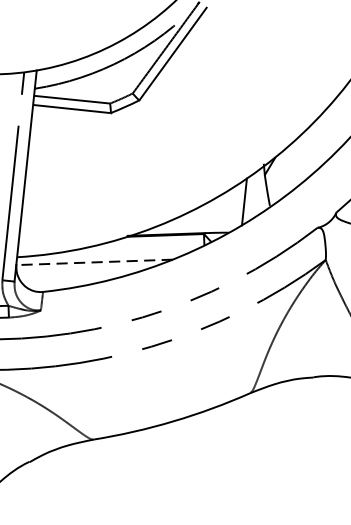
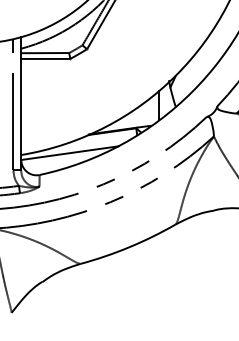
line: (94, 262) -> (69, 153), dashed -> solid

